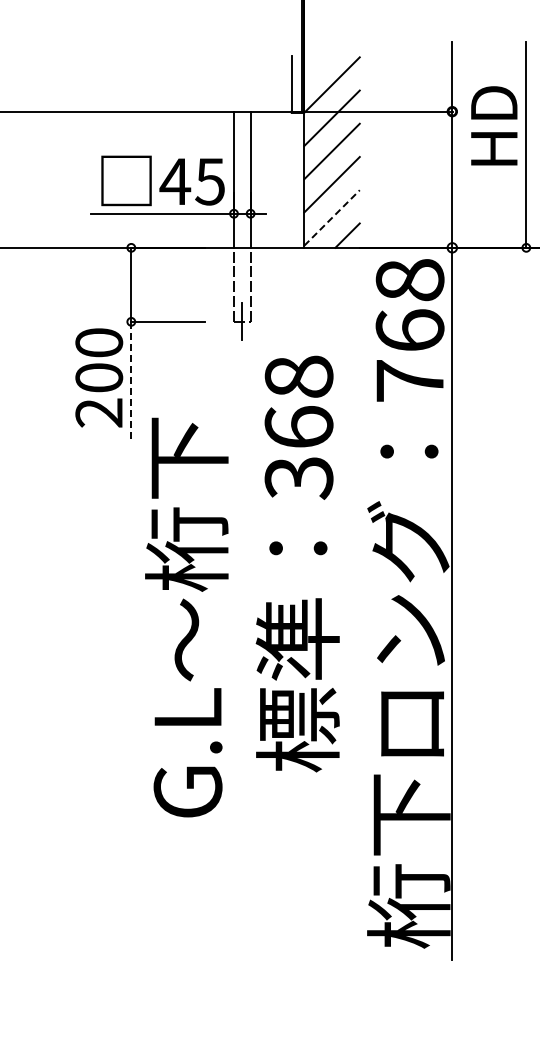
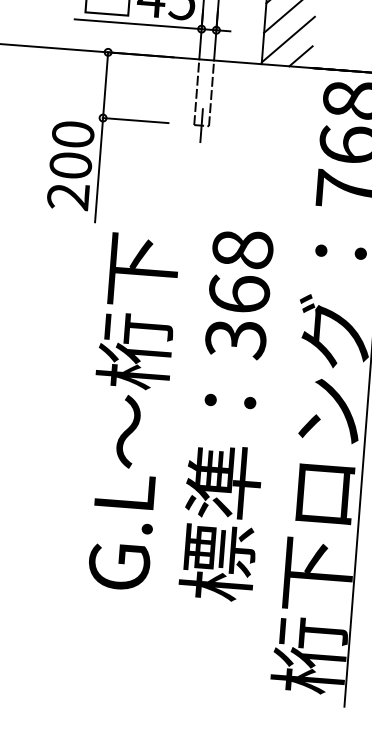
line: (332, 217) -> (288, 39), dashed -> solid
line: (131, 380) -> (99, 170), dashed -> solid
text: (297, 563) -> (228, 414), moved
text: (186, 617) -> (129, 411), moved

